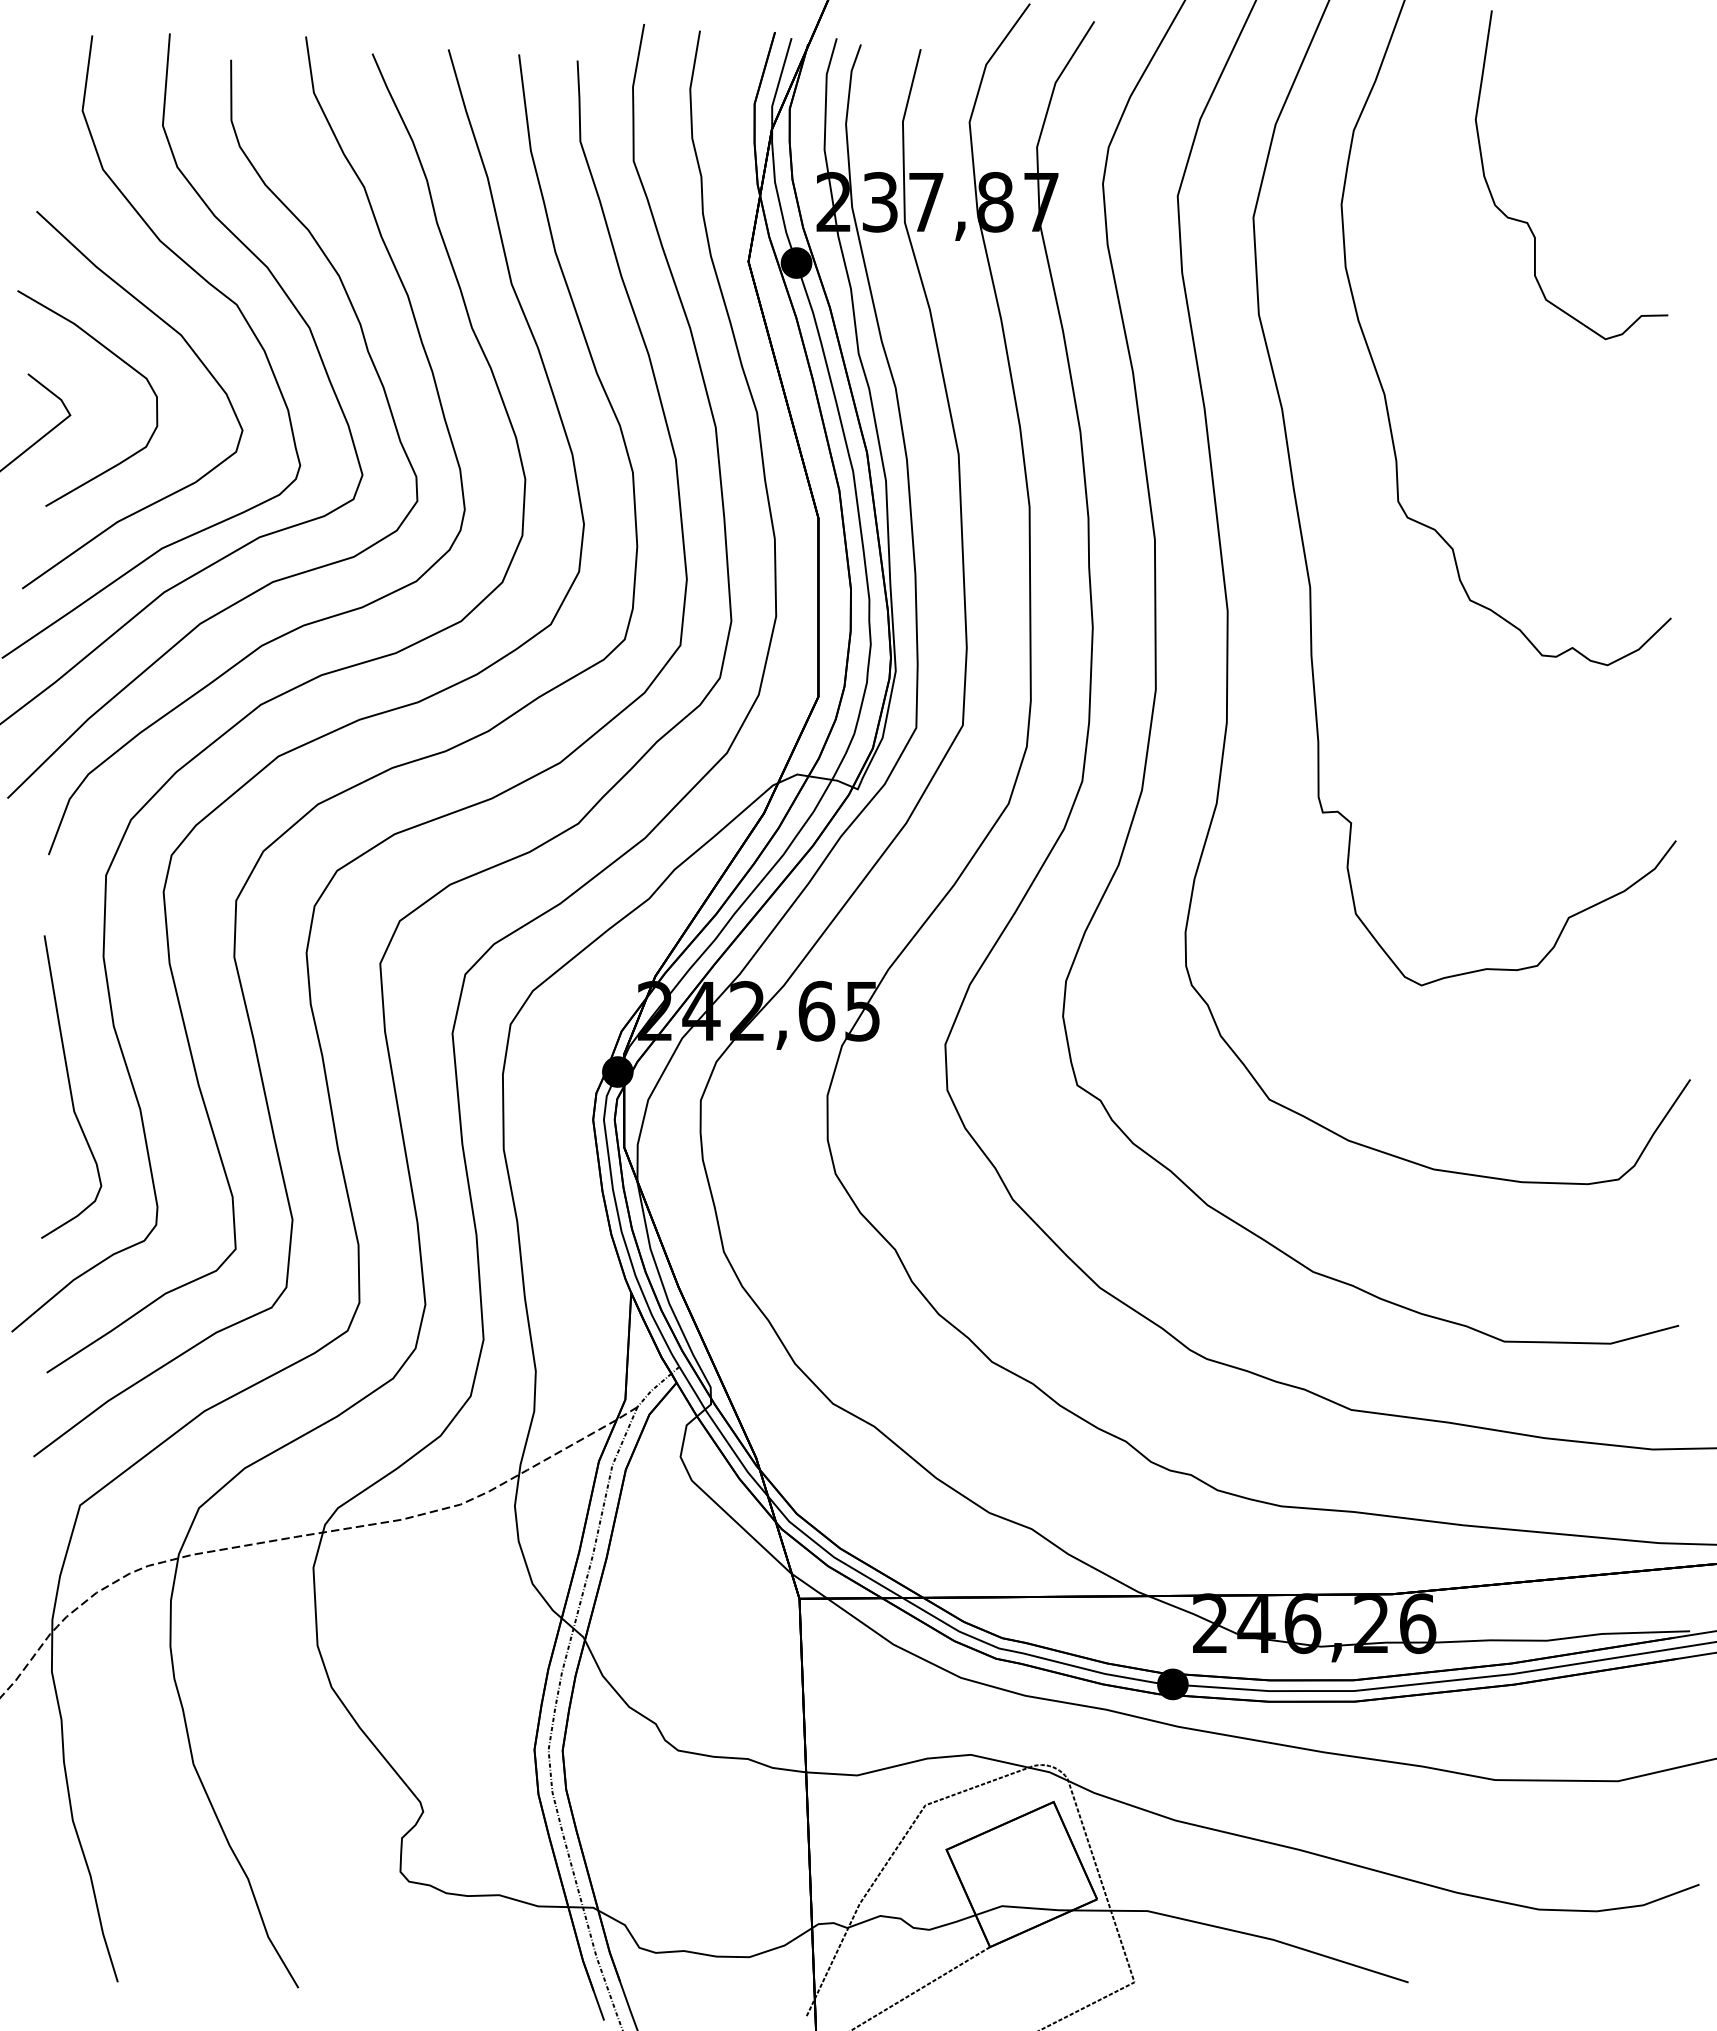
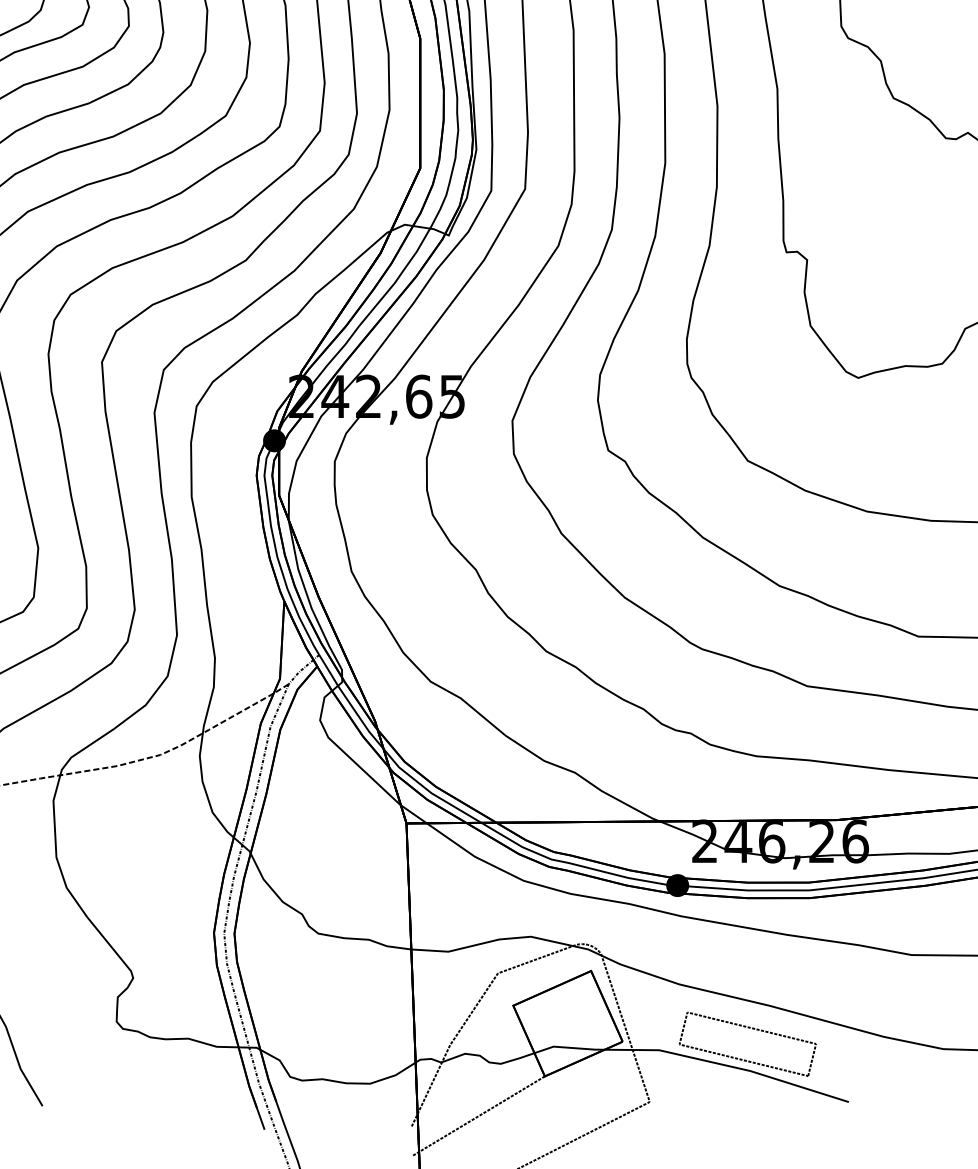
part: (1276, 1882) -> (752, 1029), added

